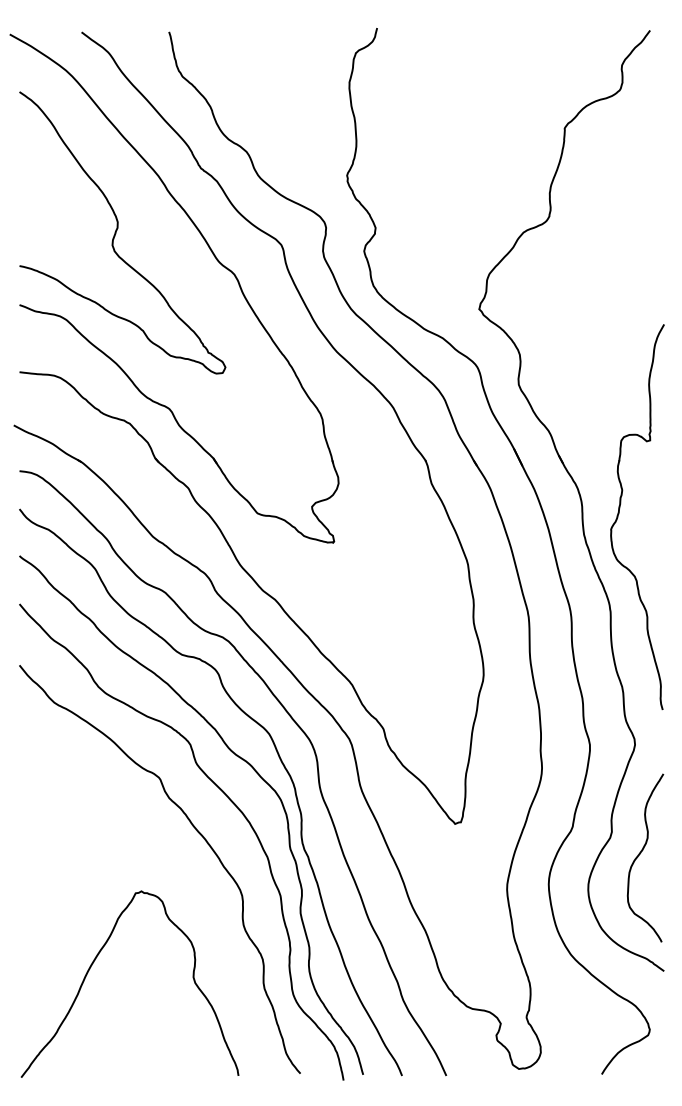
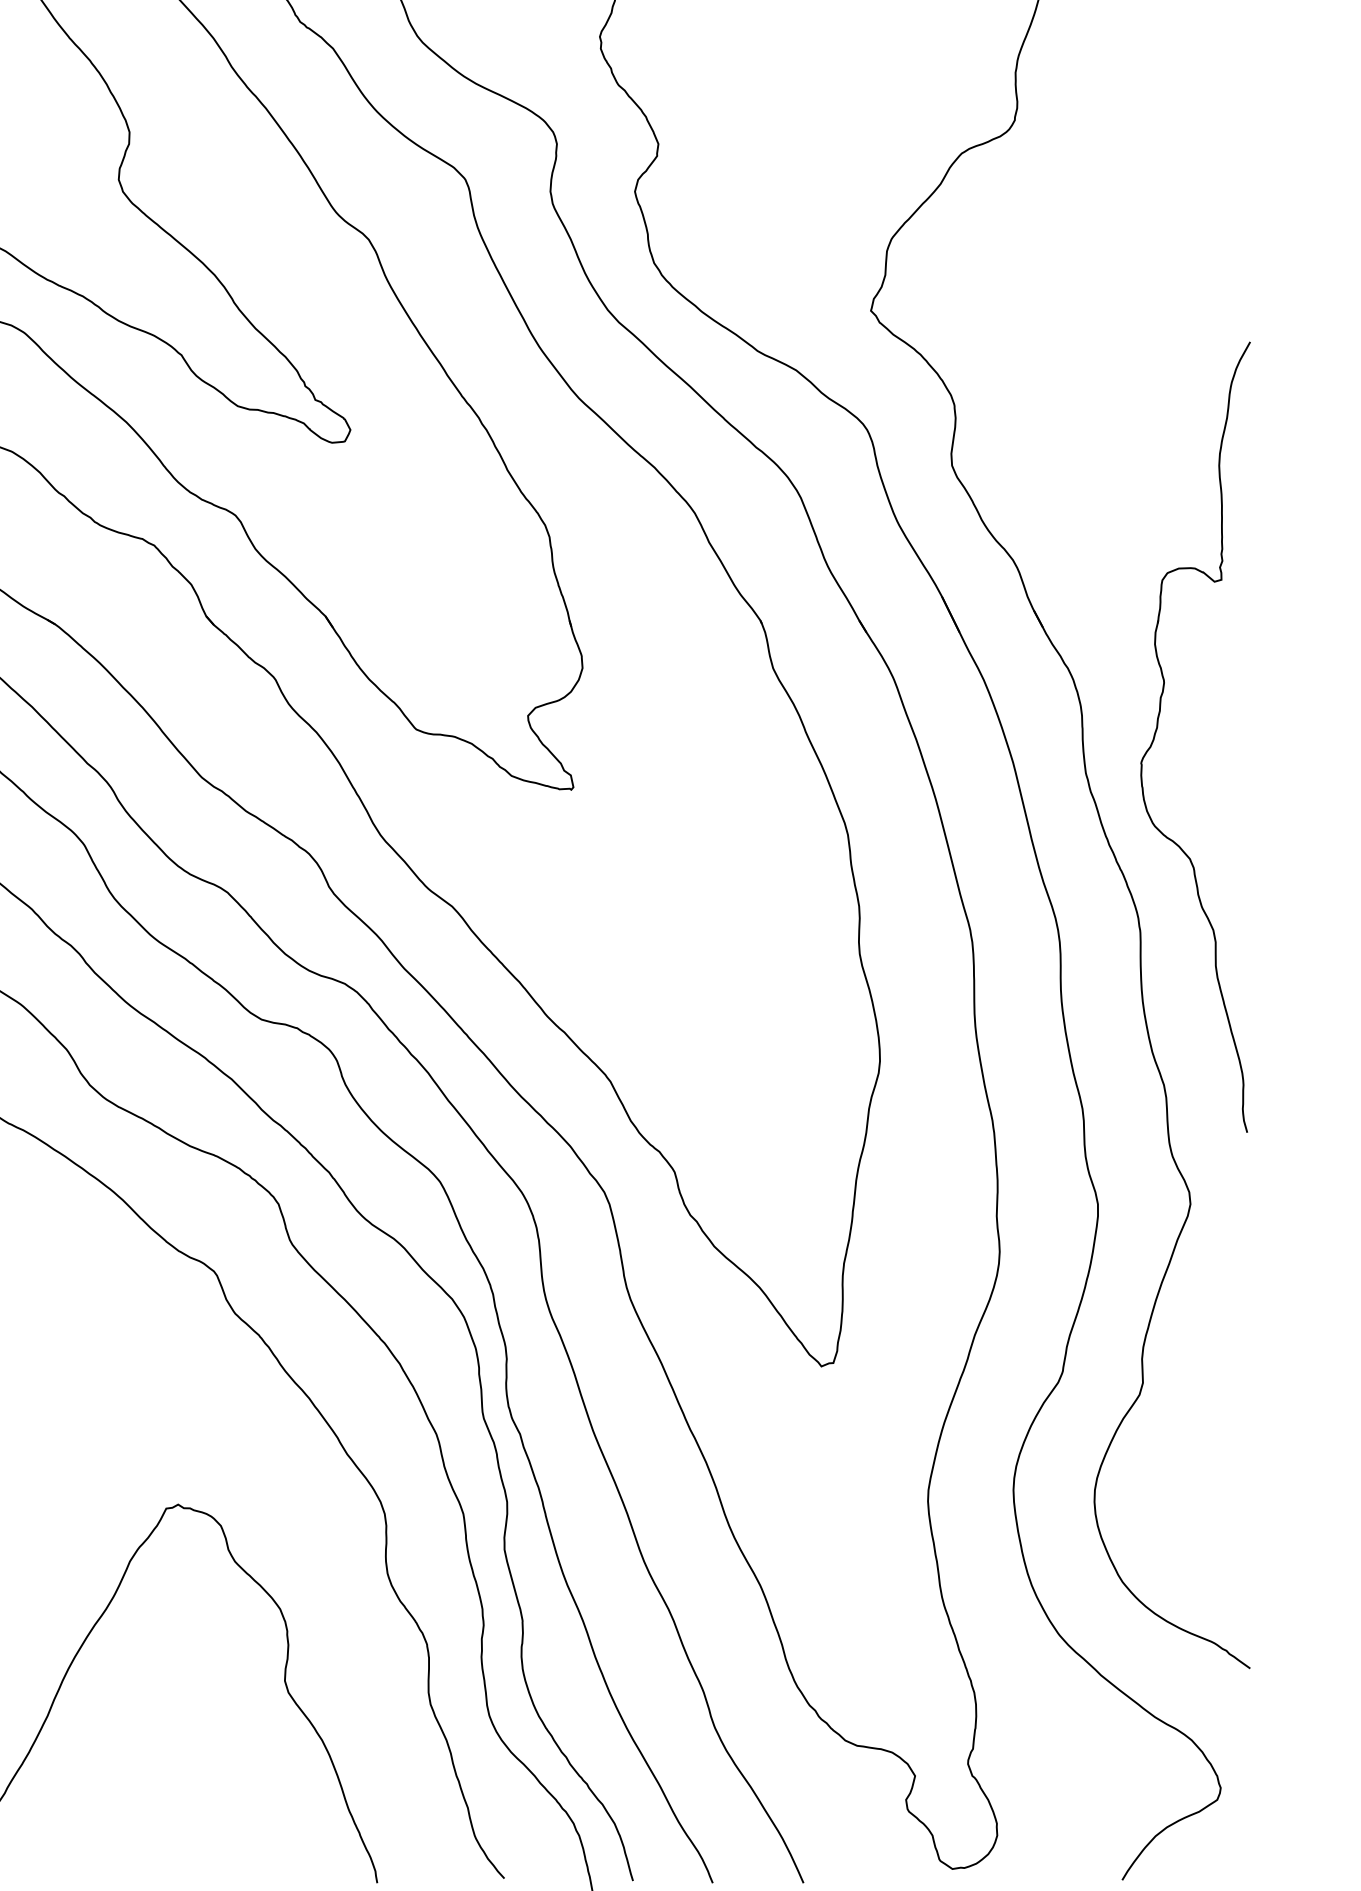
curve: (641, 853) -> (1203, 1426), removed

